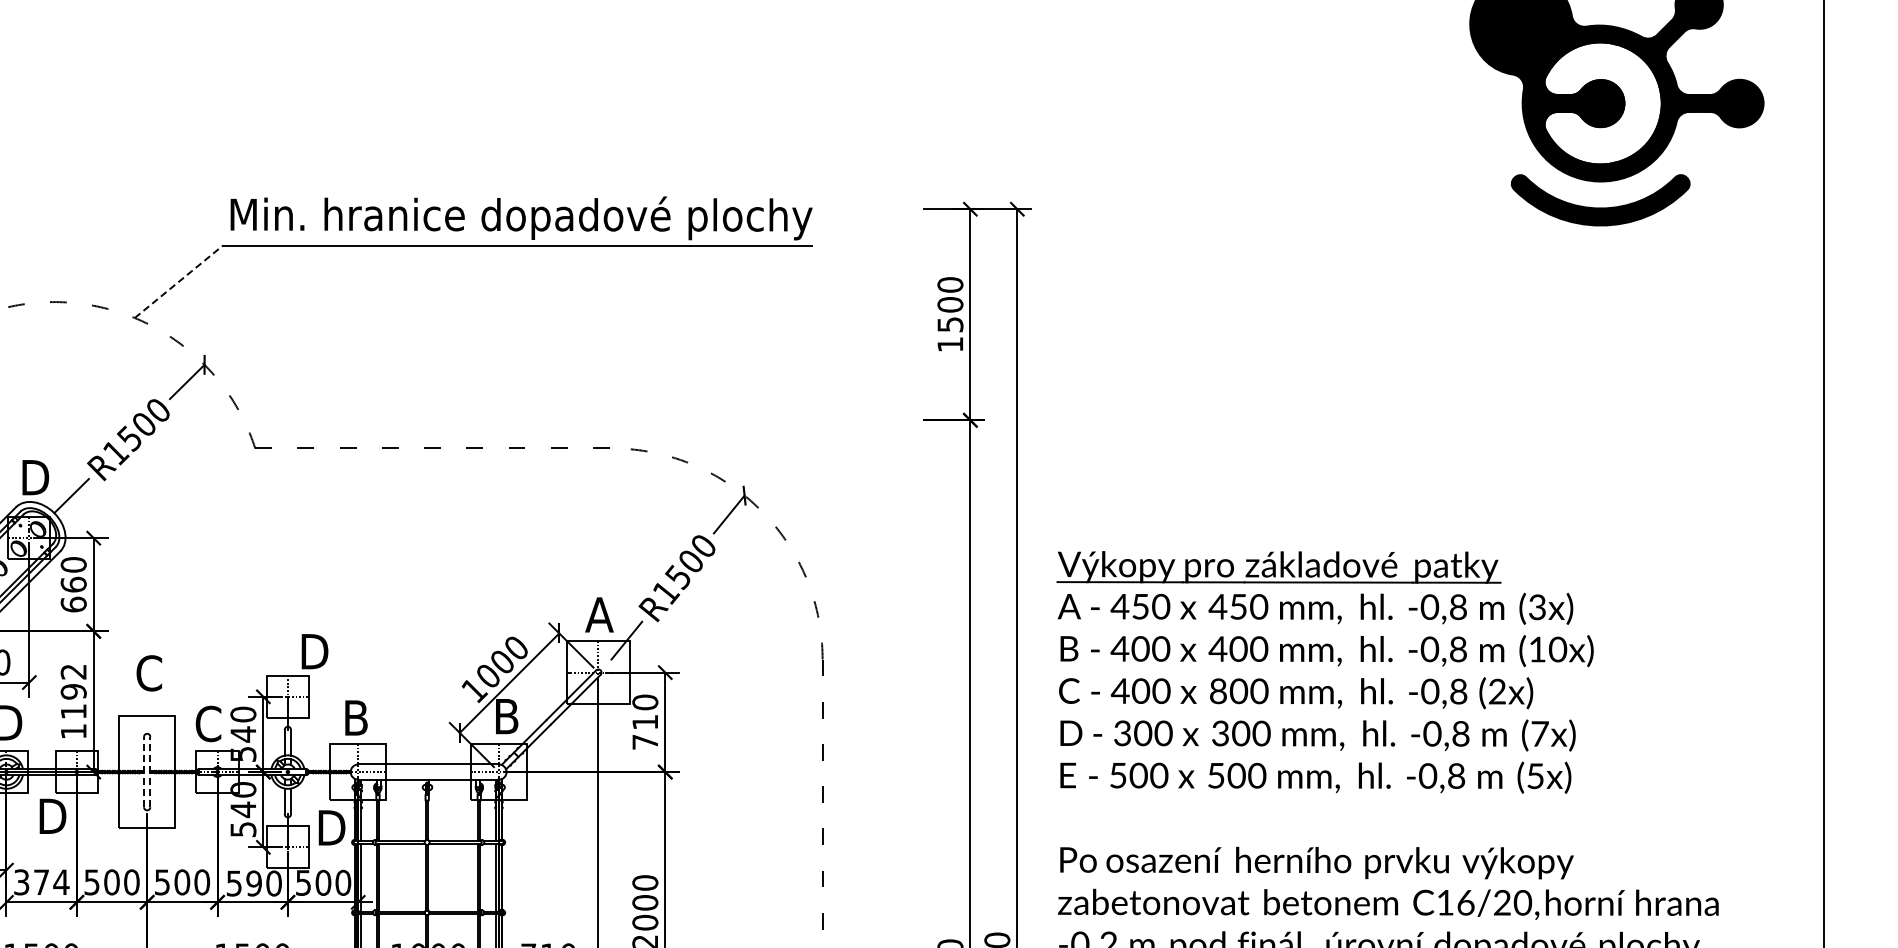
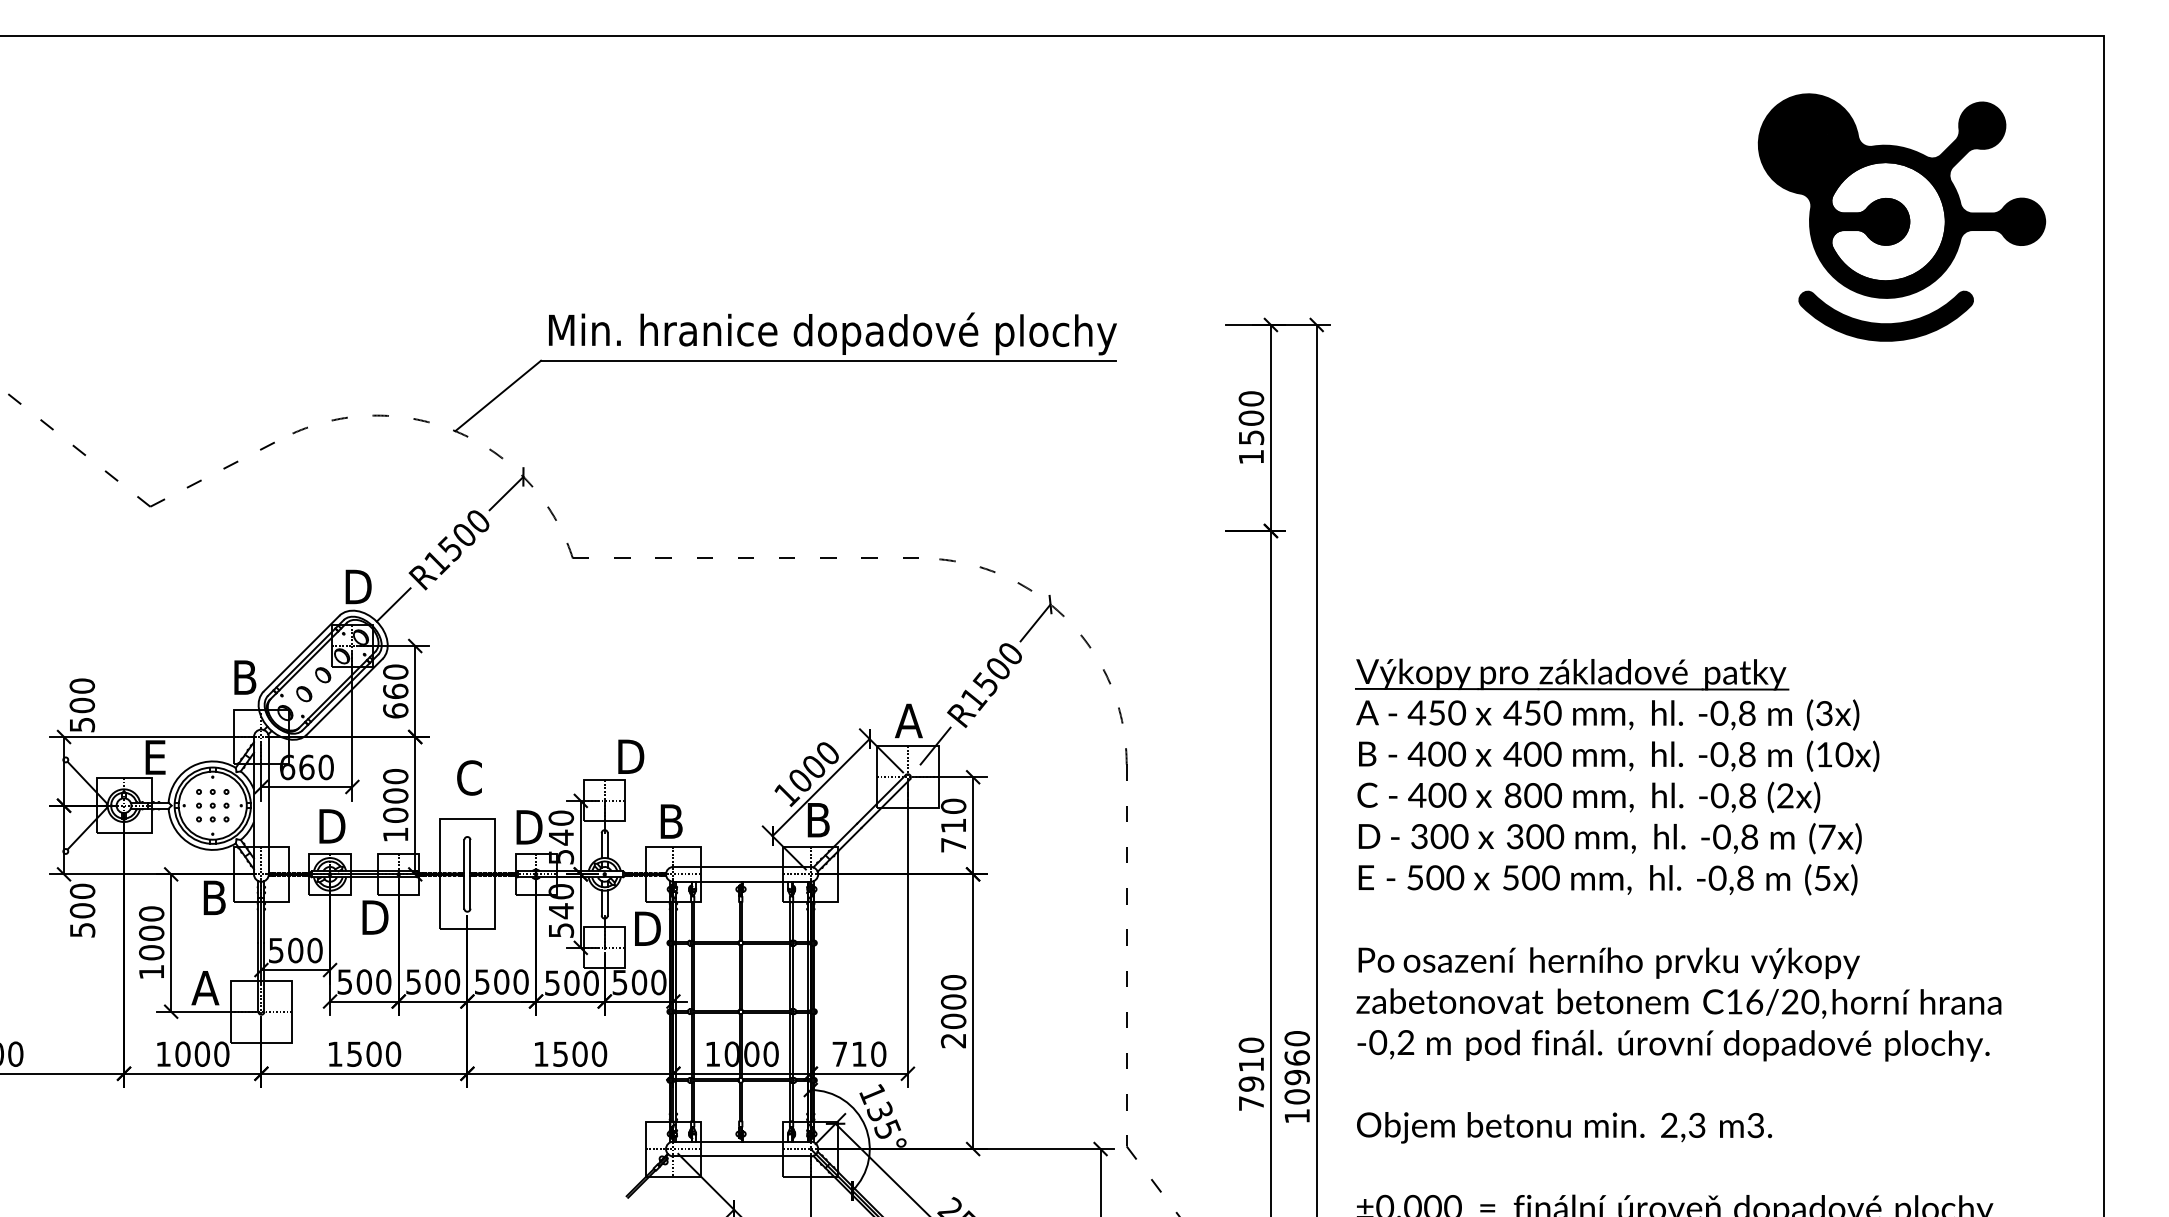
line: (179, 281) -> (498, 395), dashed -> solid
text: (73, 691) -> (395, 795), 1192 -> 1000
text: (209, 724) -> (528, 827), C -> D
line: (144, 771) -> (464, 873), dashed -> solid
line: (150, 771) -> (470, 873), dashed -> solid
text: (41, 881) -> (364, 981), 374 -> 500
text: (253, 882) -> (571, 982), 590 -> 500

